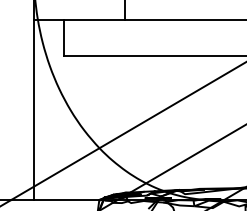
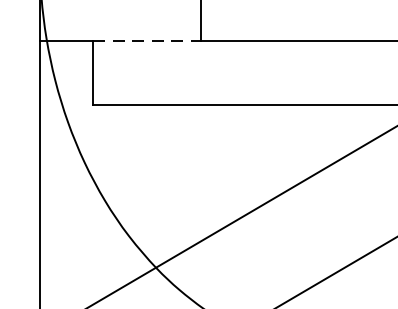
line: (94, 20) -> (147, 41), solid -> dashed

